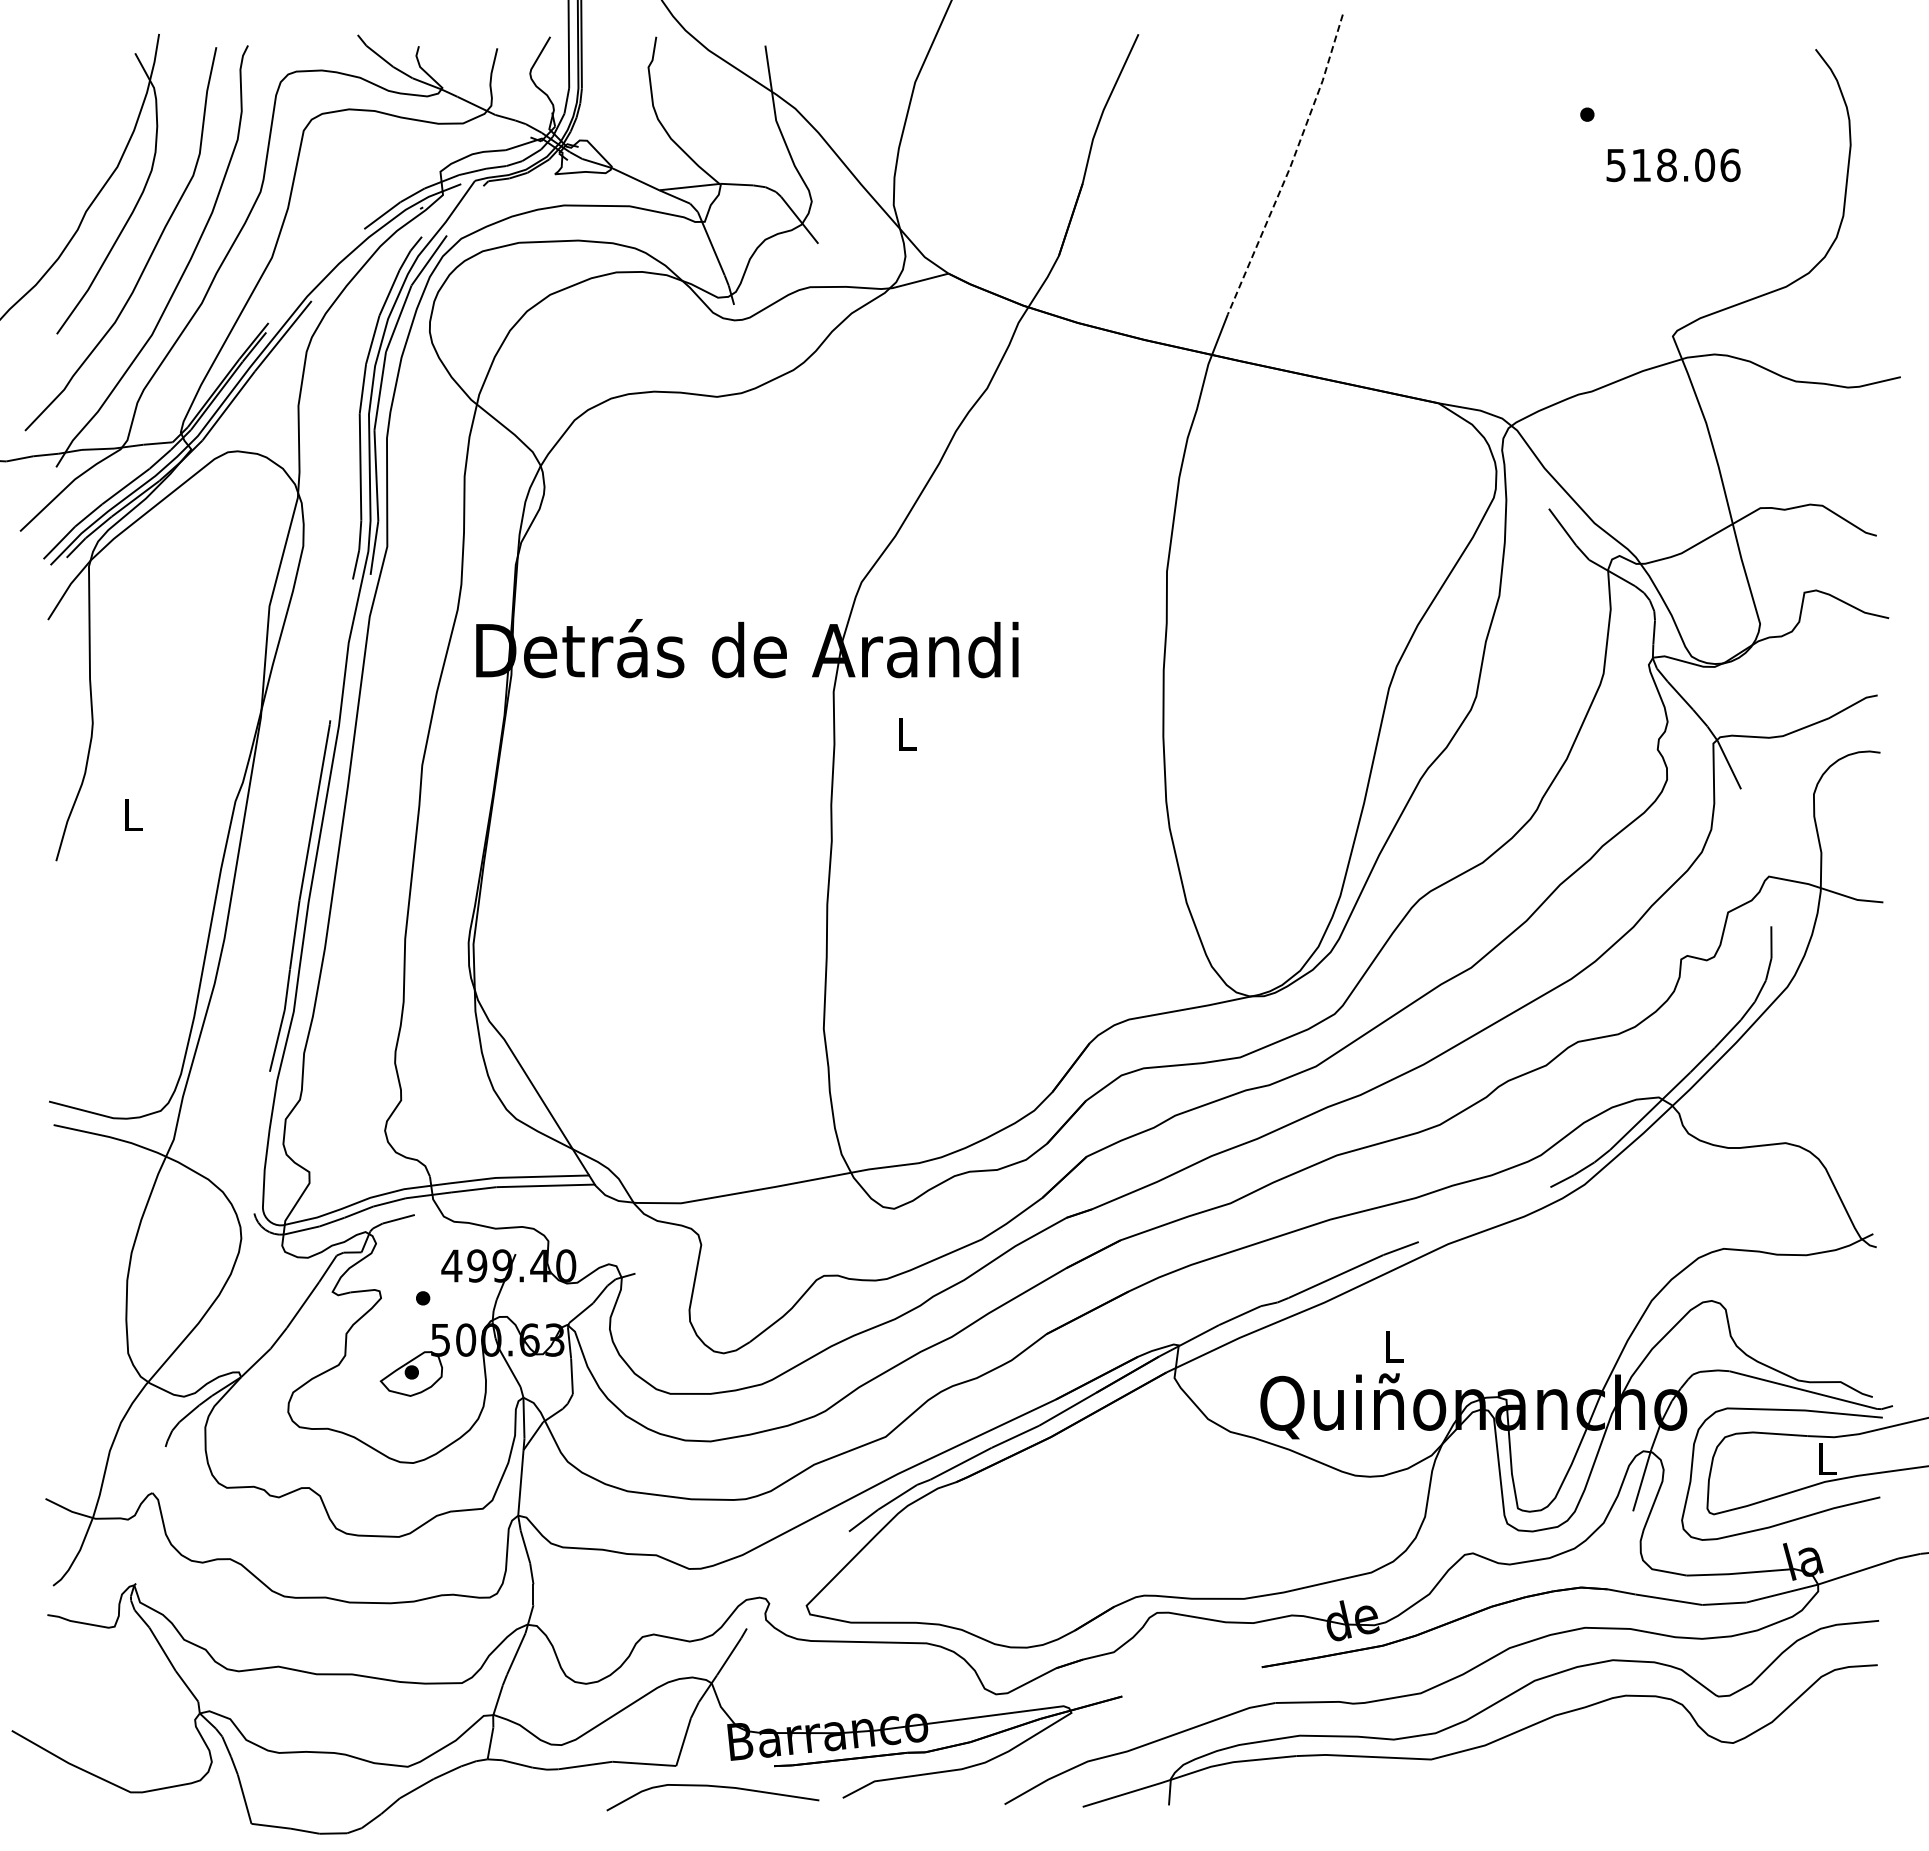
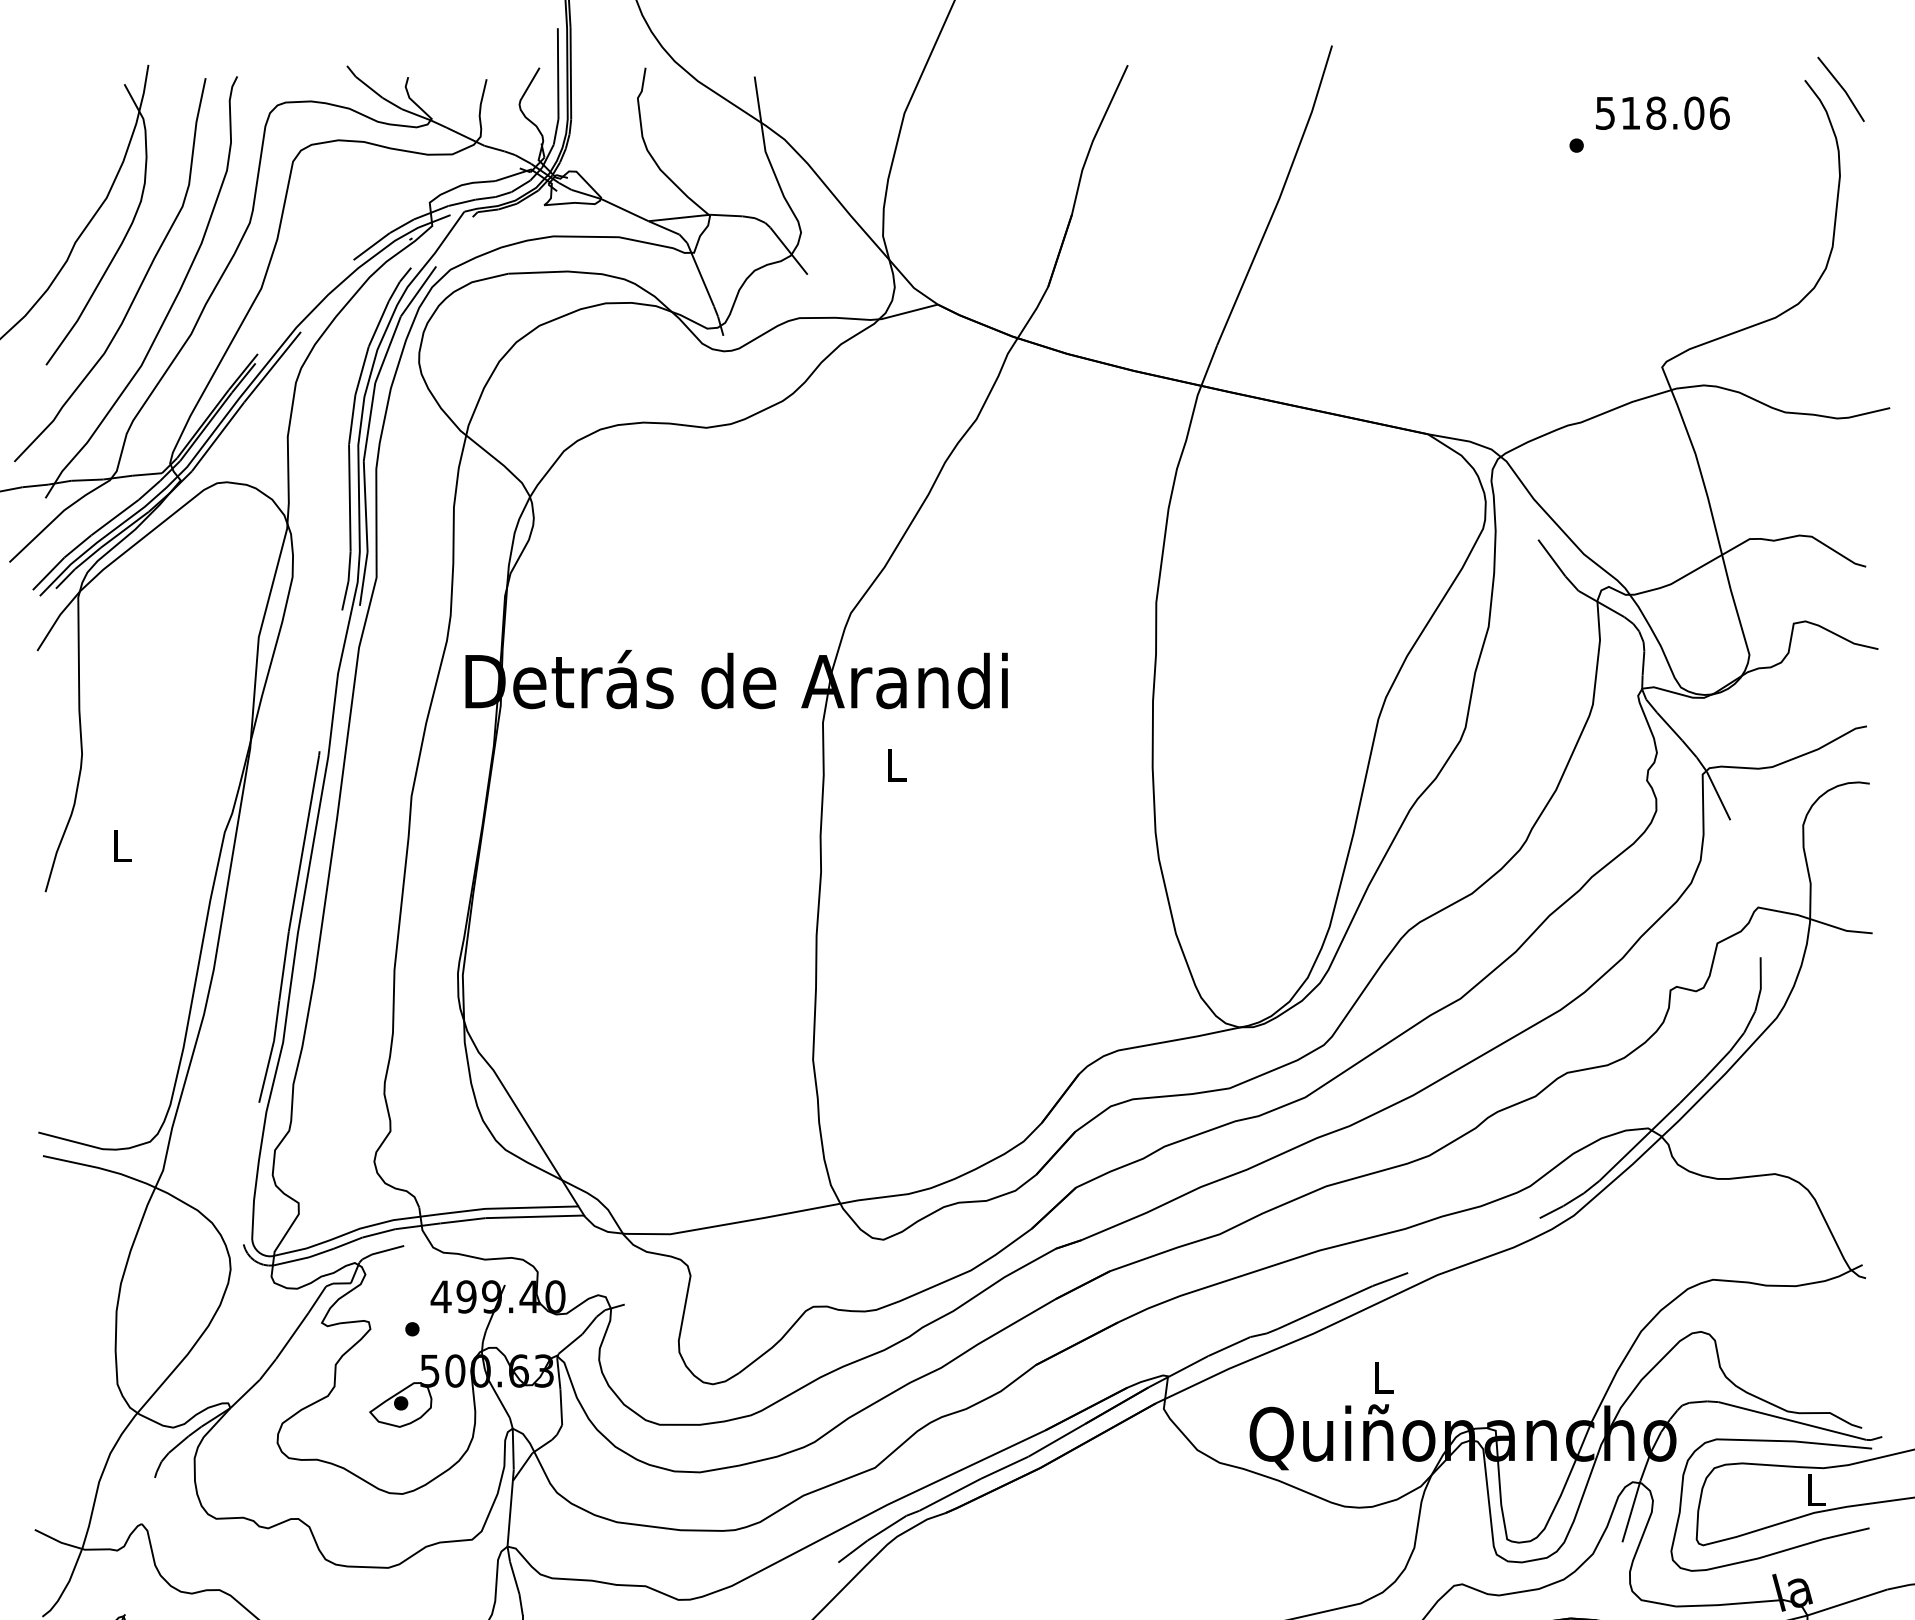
line: (1852, 57) -> (1841, 88), added
text: (1673, 165) -> (1662, 113), moved
line: (1290, 166) -> (1279, 197), dashed -> solid

